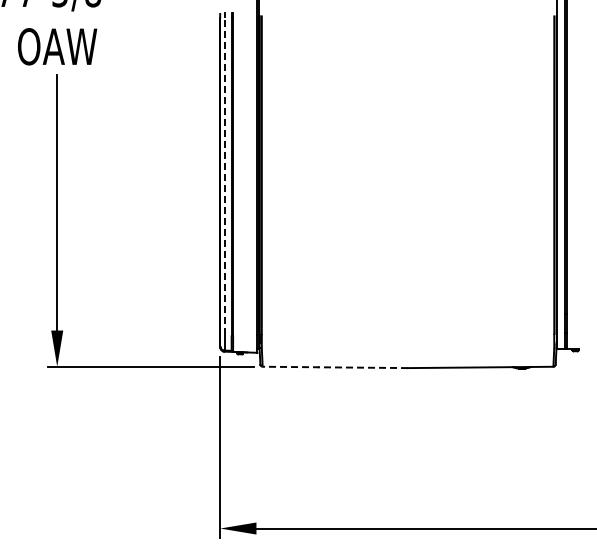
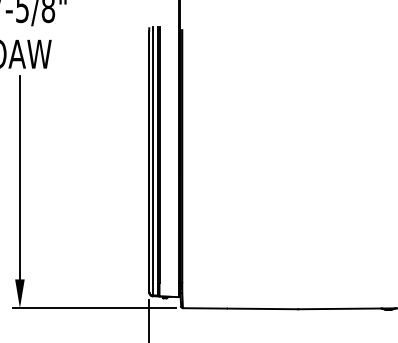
line: (224, 175) -> (152, 156), dashed -> solid
line: (335, 367) -> (240, 308), dashed -> solid

